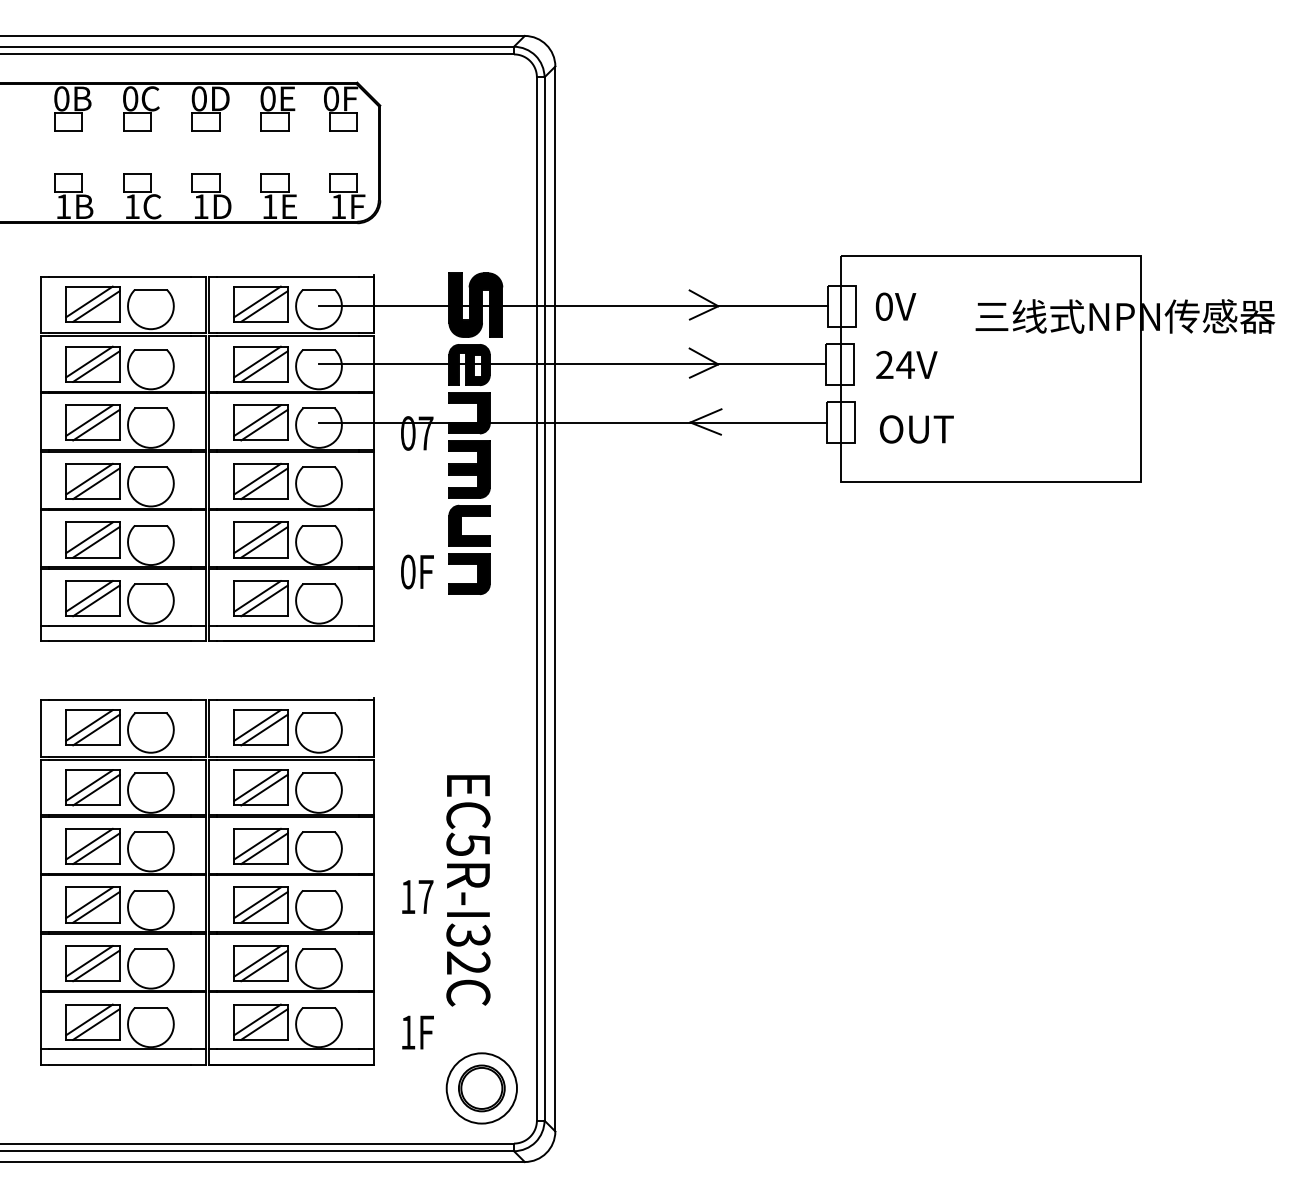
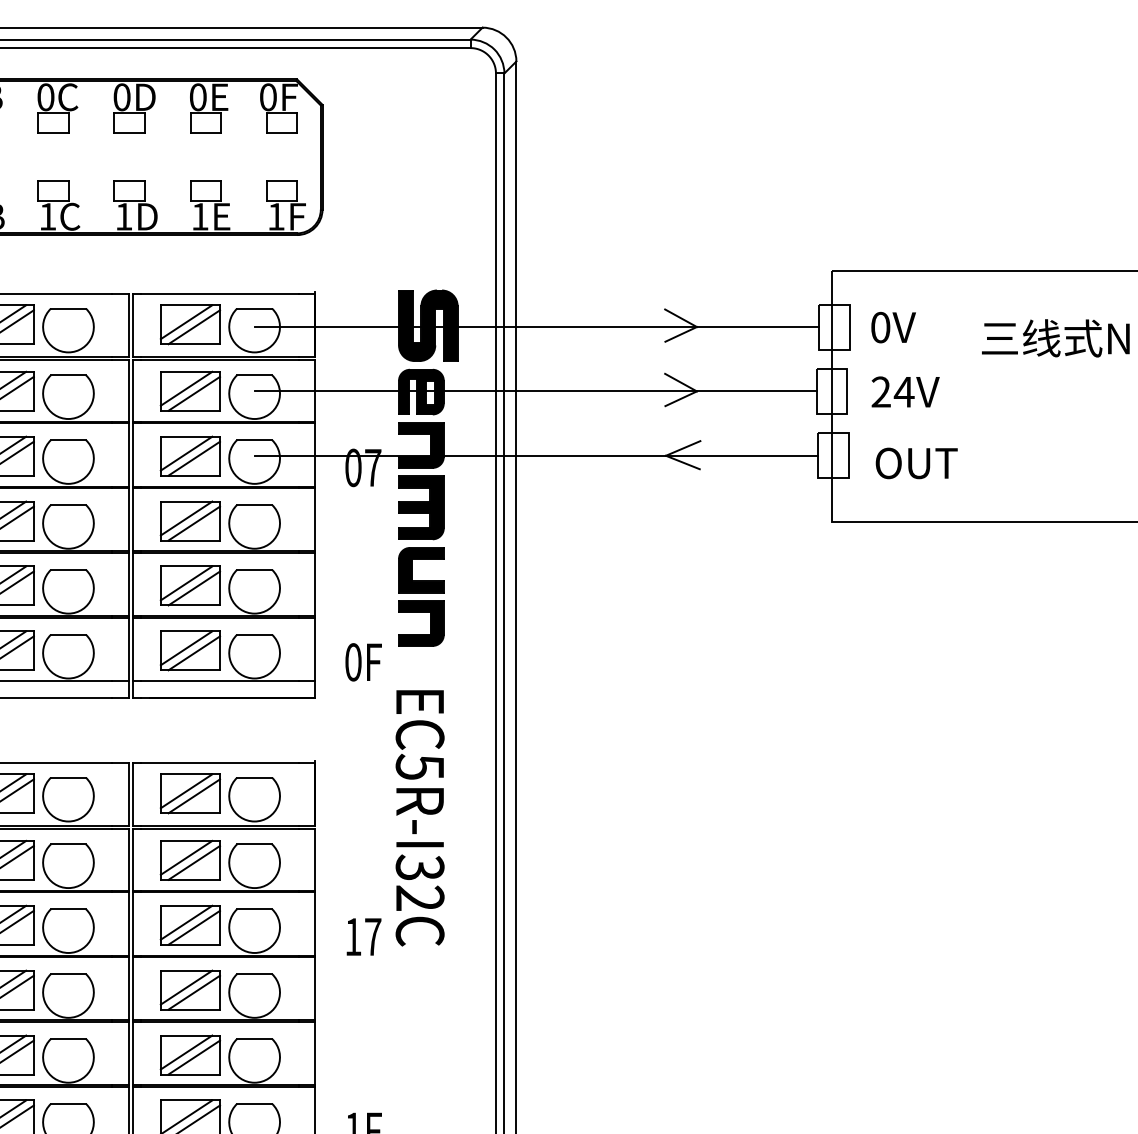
text: (417, 571) -> (363, 661), moved
text: (468, 890) -> (420, 817), moved
text: (417, 896) -> (363, 936), moved

